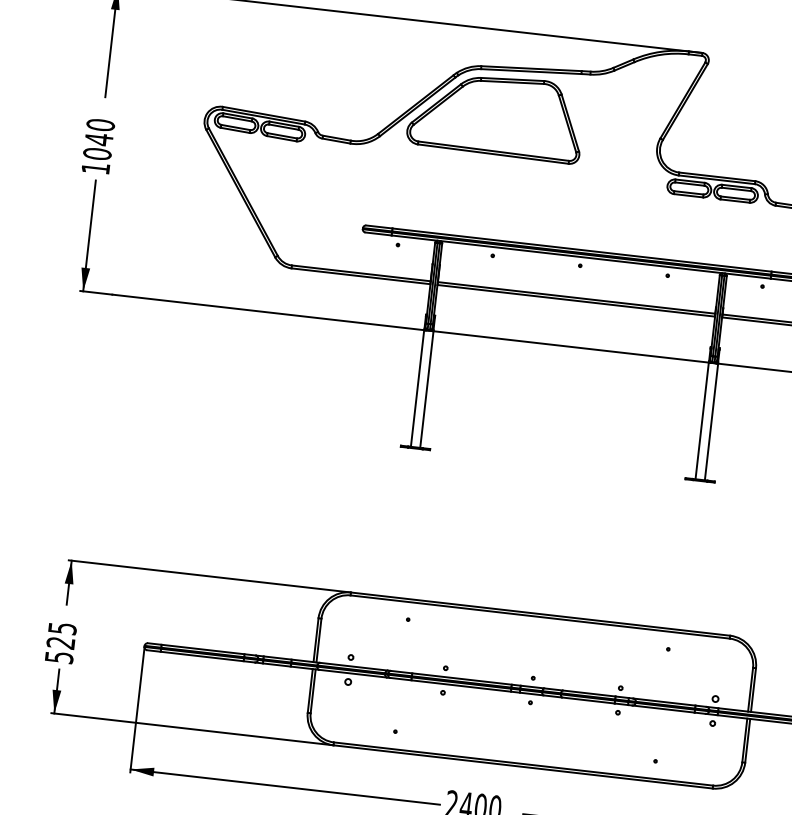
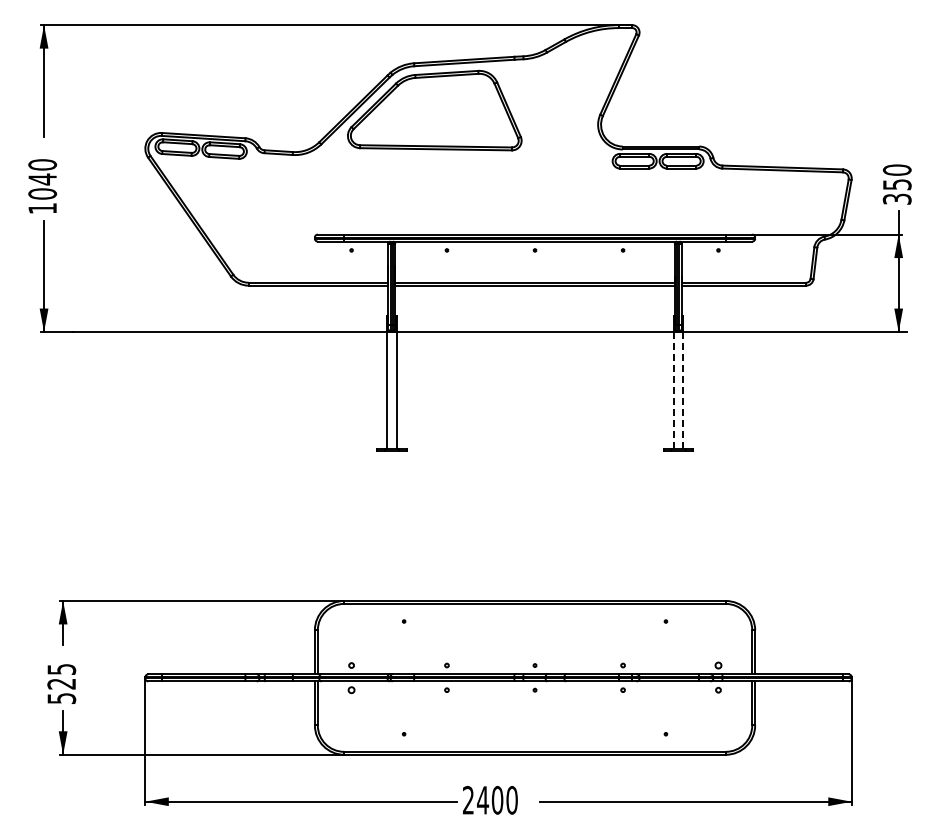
line: (701, 420) -> (673, 390), solid -> dashed
line: (711, 421) -> (683, 390), solid -> dashed

